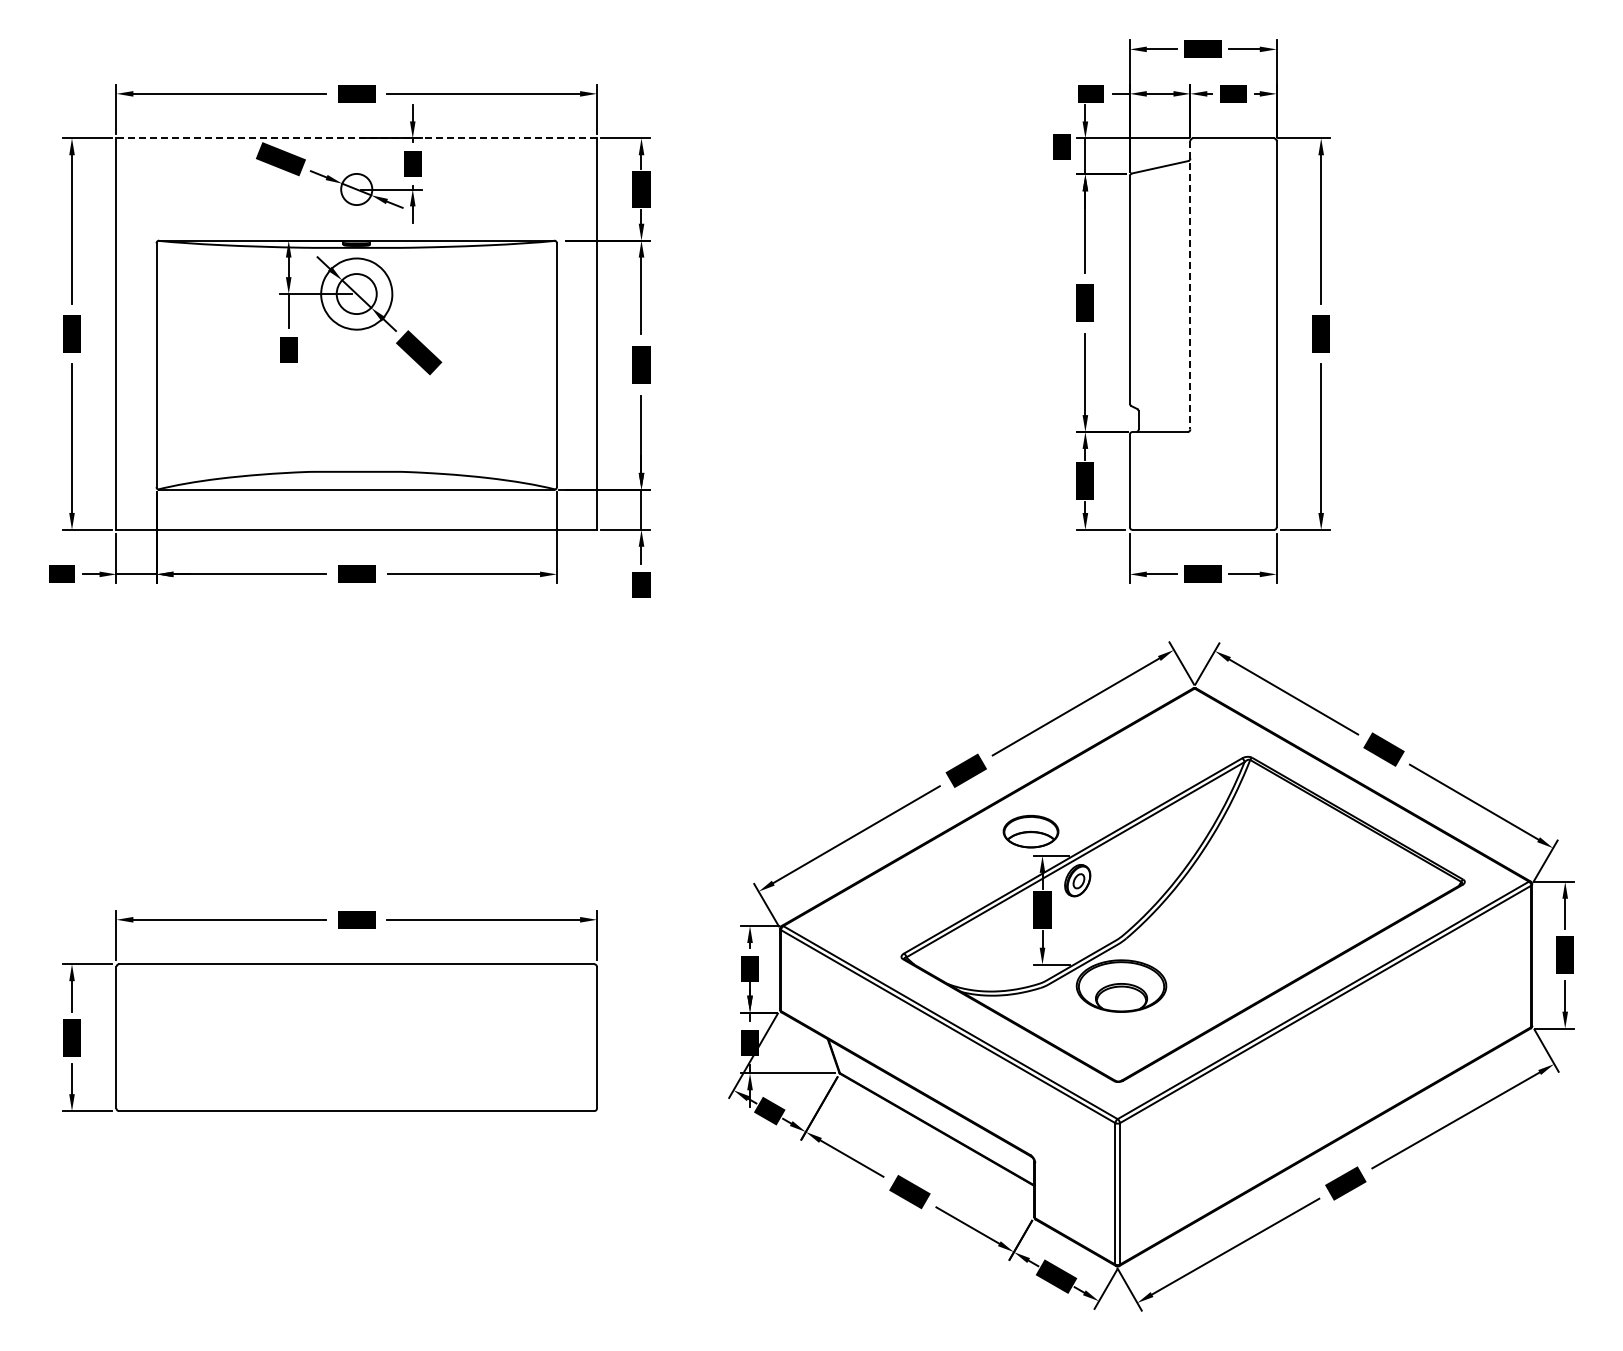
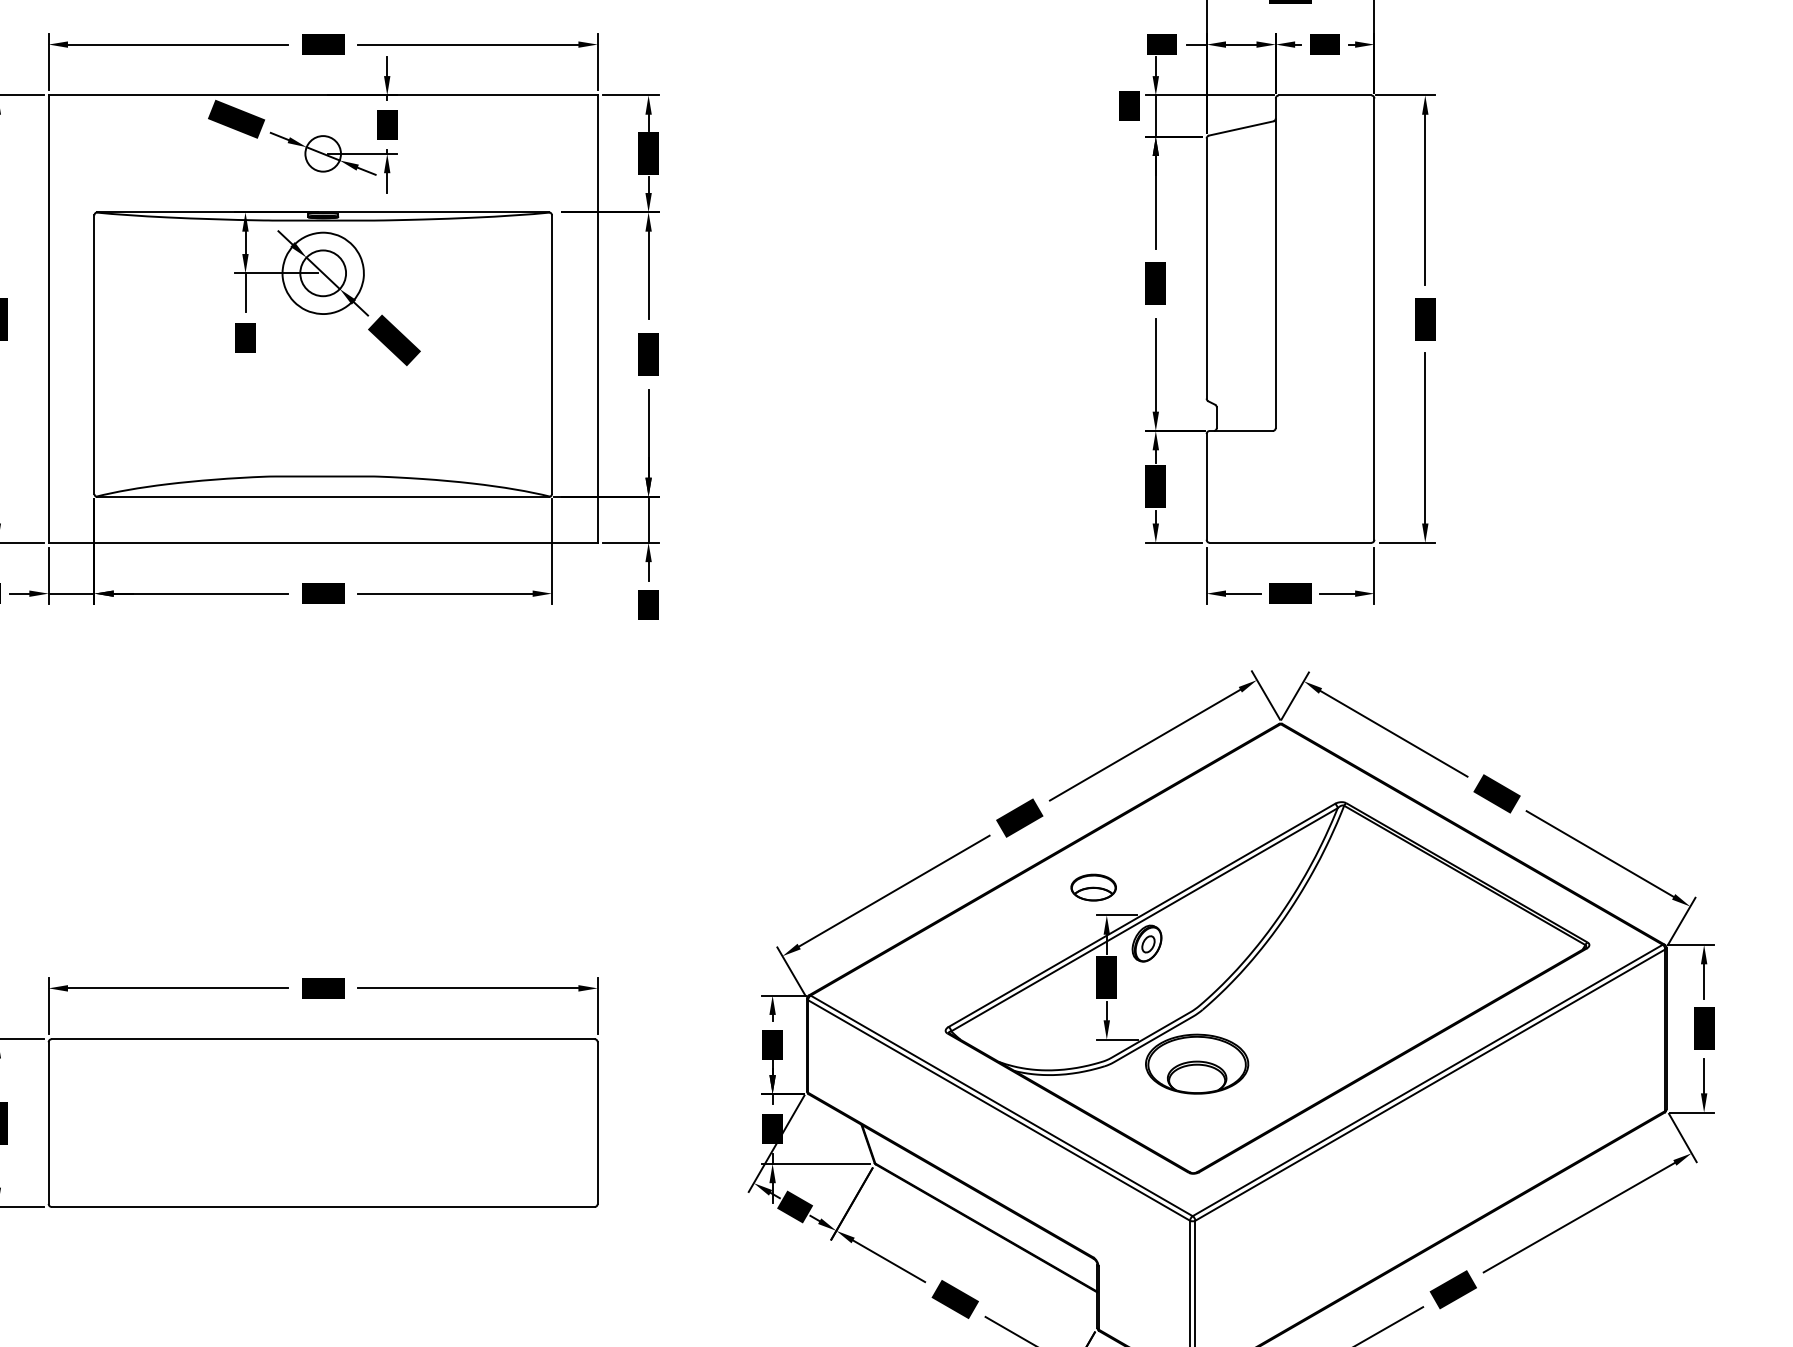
line: (356, 138) -> (322, 95), dashed -> solid
line: (1190, 285) -> (1275, 263), dashed -> solid
part: (1030, 831) -> (1093, 887), size x0.71

